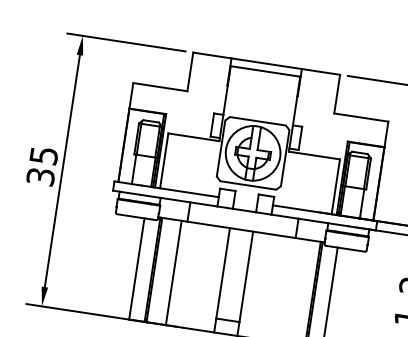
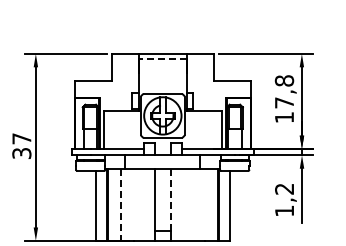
line: (264, 71) -> (162, 59), solid -> dashed
text: (43, 155) -> (21, 138), 35 -> 37
line: (173, 274) -> (121, 205), solid -> dashed
line: (245, 276) -> (170, 199), solid -> dashed

